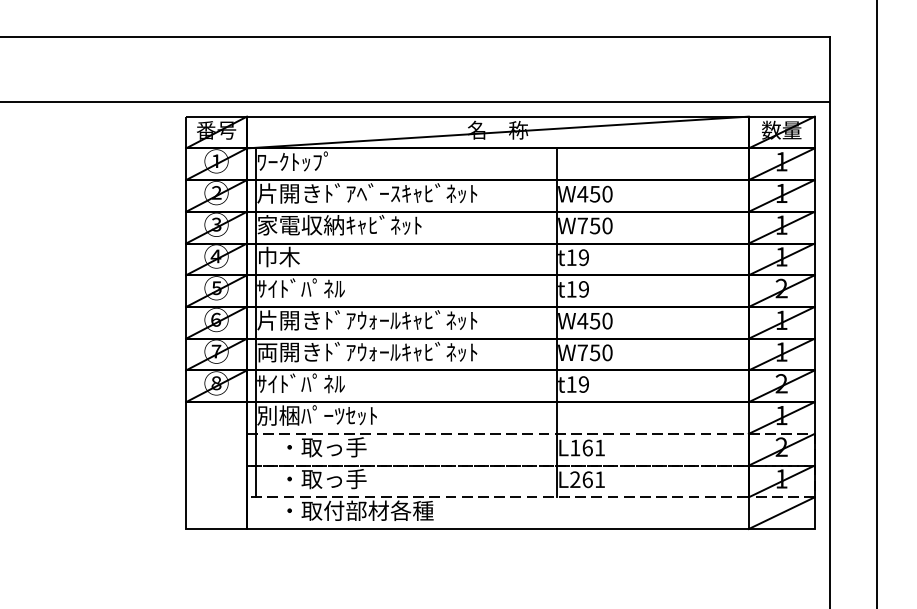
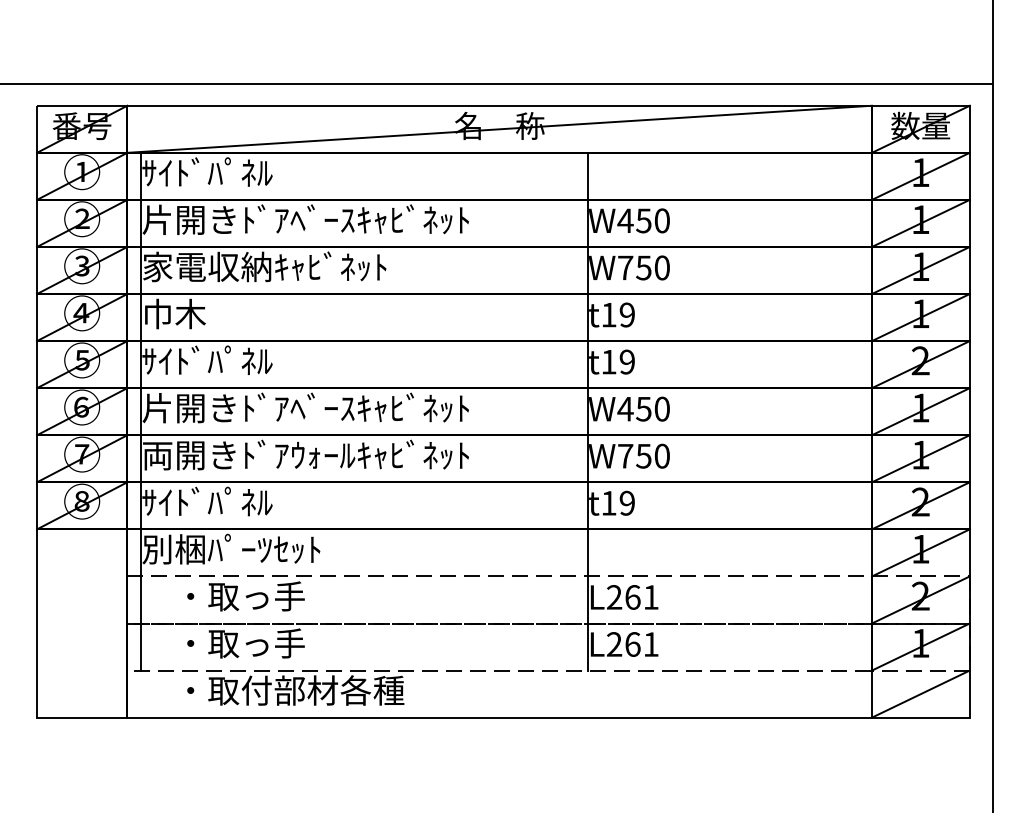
text: (300, 161) -> (206, 172), ﾜｰｸﾄｯﾌﾟ -> ｻｲﾄﾞﾊﾟﾈﾙ
text: (378, 319) -> (322, 406), 片開きﾄﾞｱｳｫｰﾙｷｬﾋﾞﾈｯﾄ -> 片開きﾄﾞｱﾍﾞｰｽｷｬﾋﾞﾈｯﾄ
text: (575, 447) -> (614, 596), L161 -> L261

